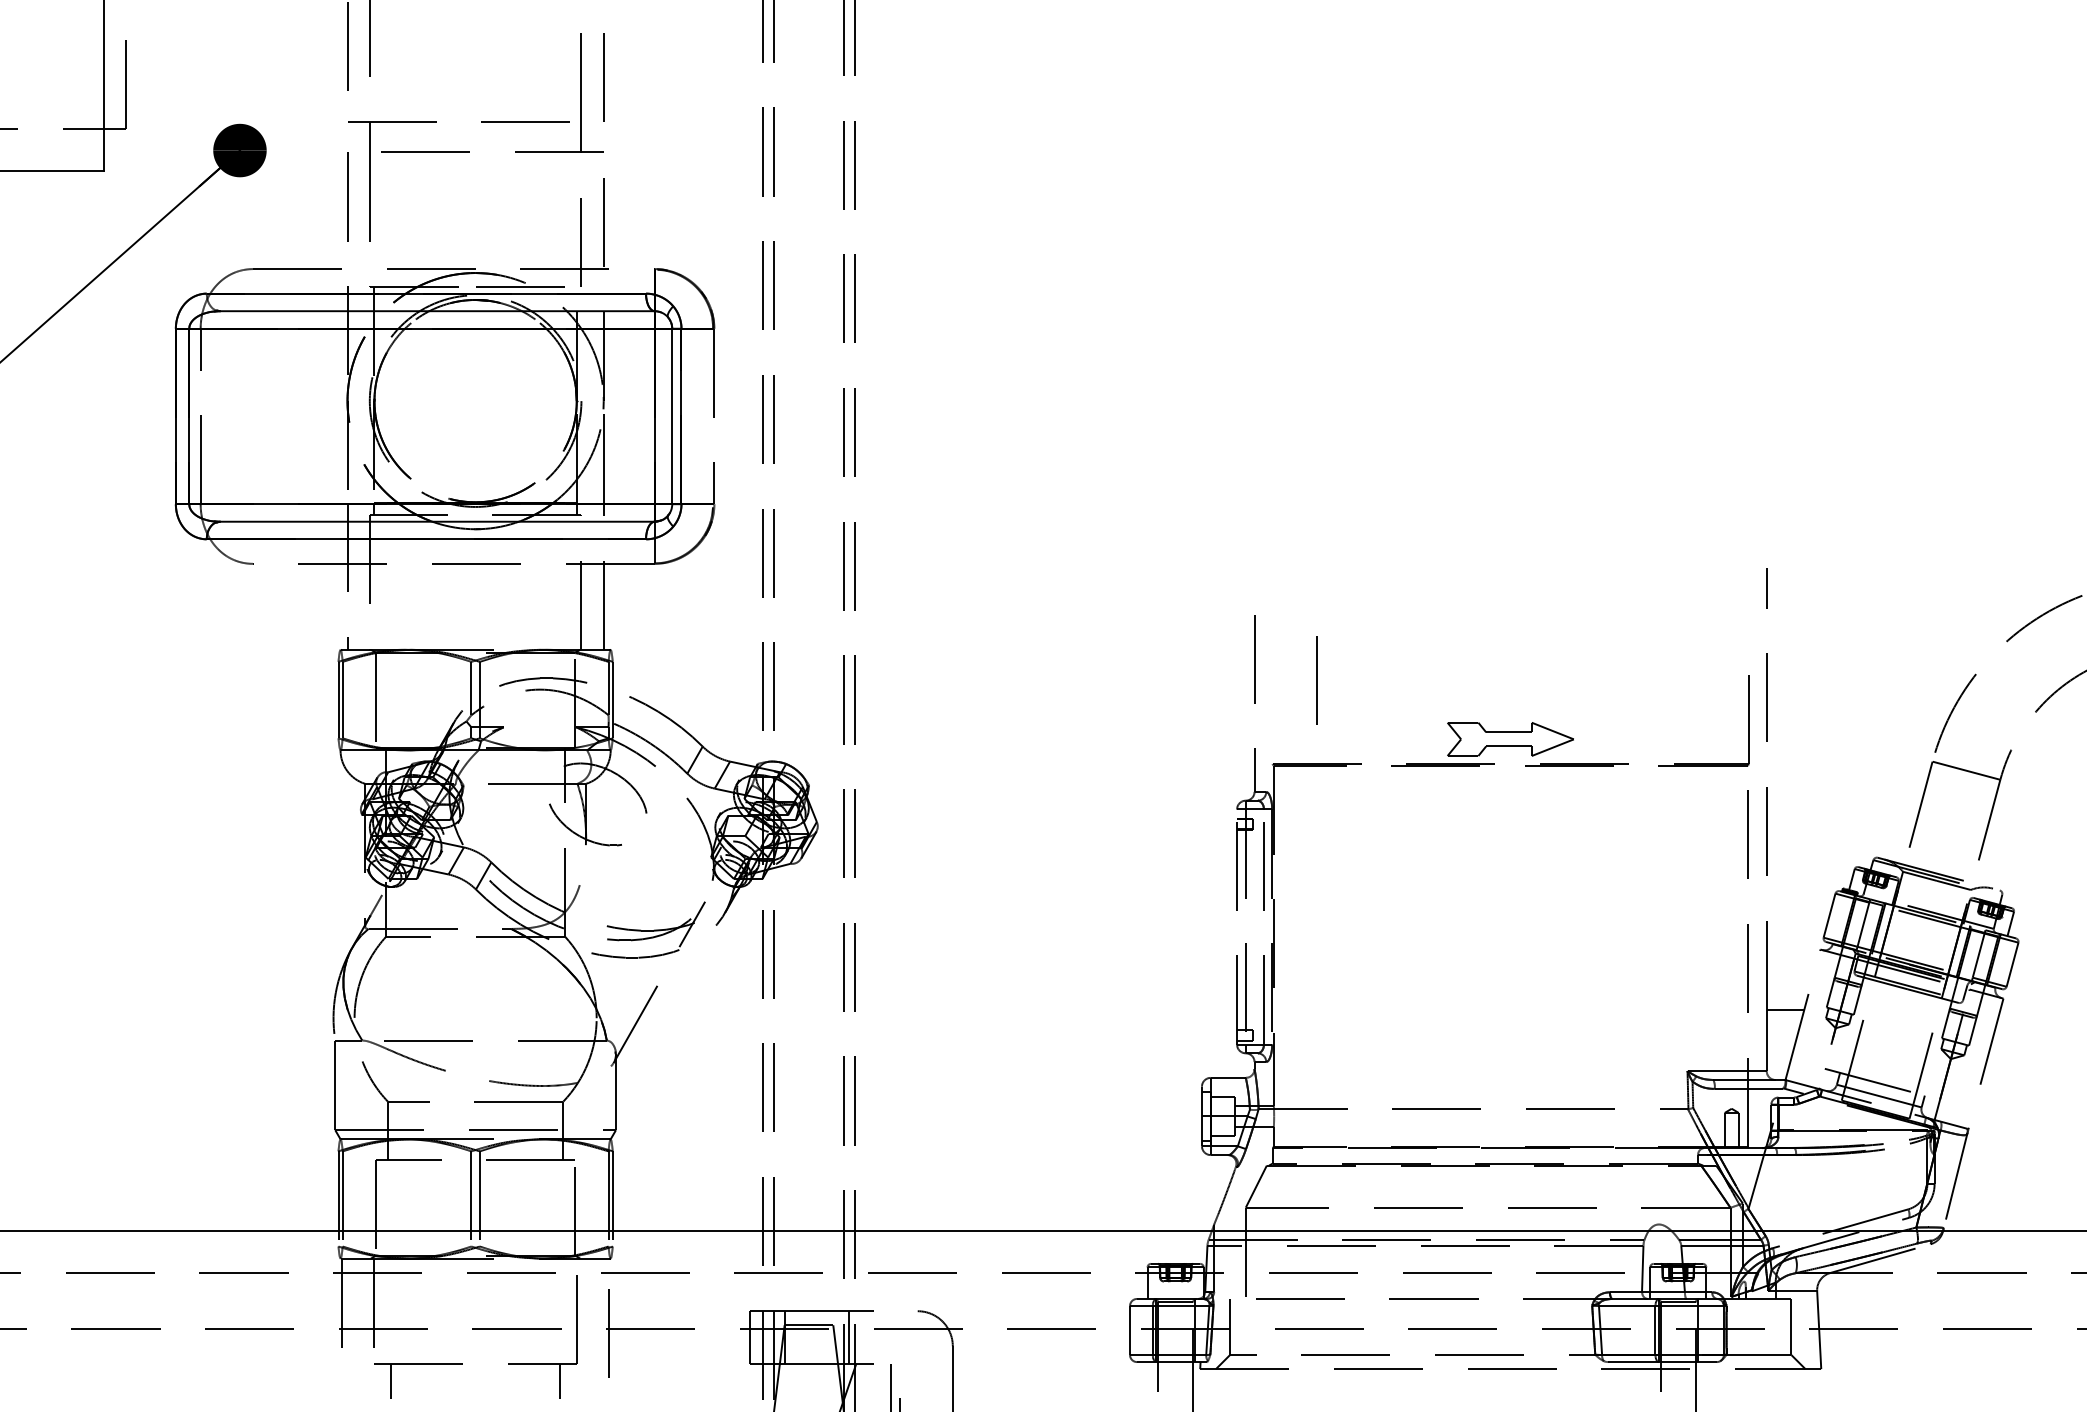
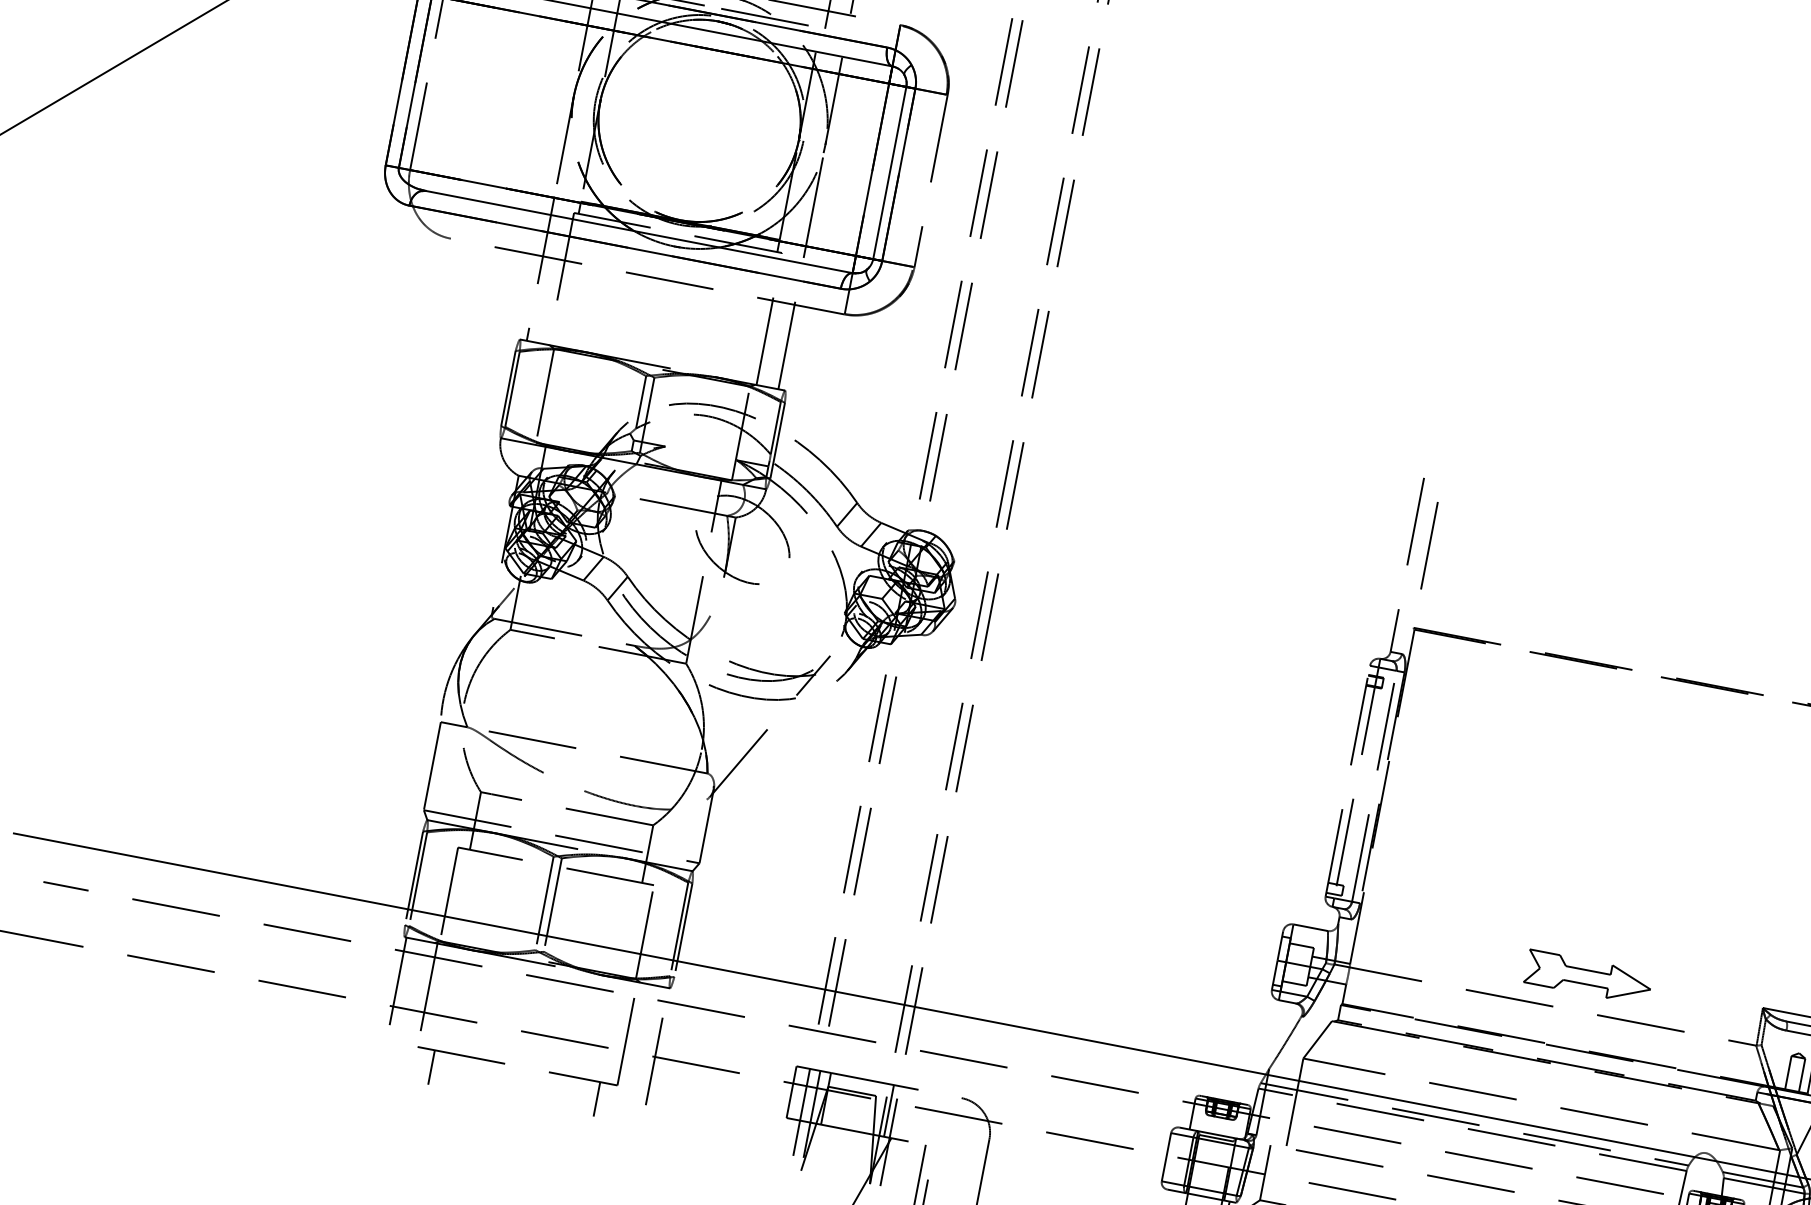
line: (1316, 680) -> (1429, 545), moved
part: (1510, 739) -> (1588, 977), moved

